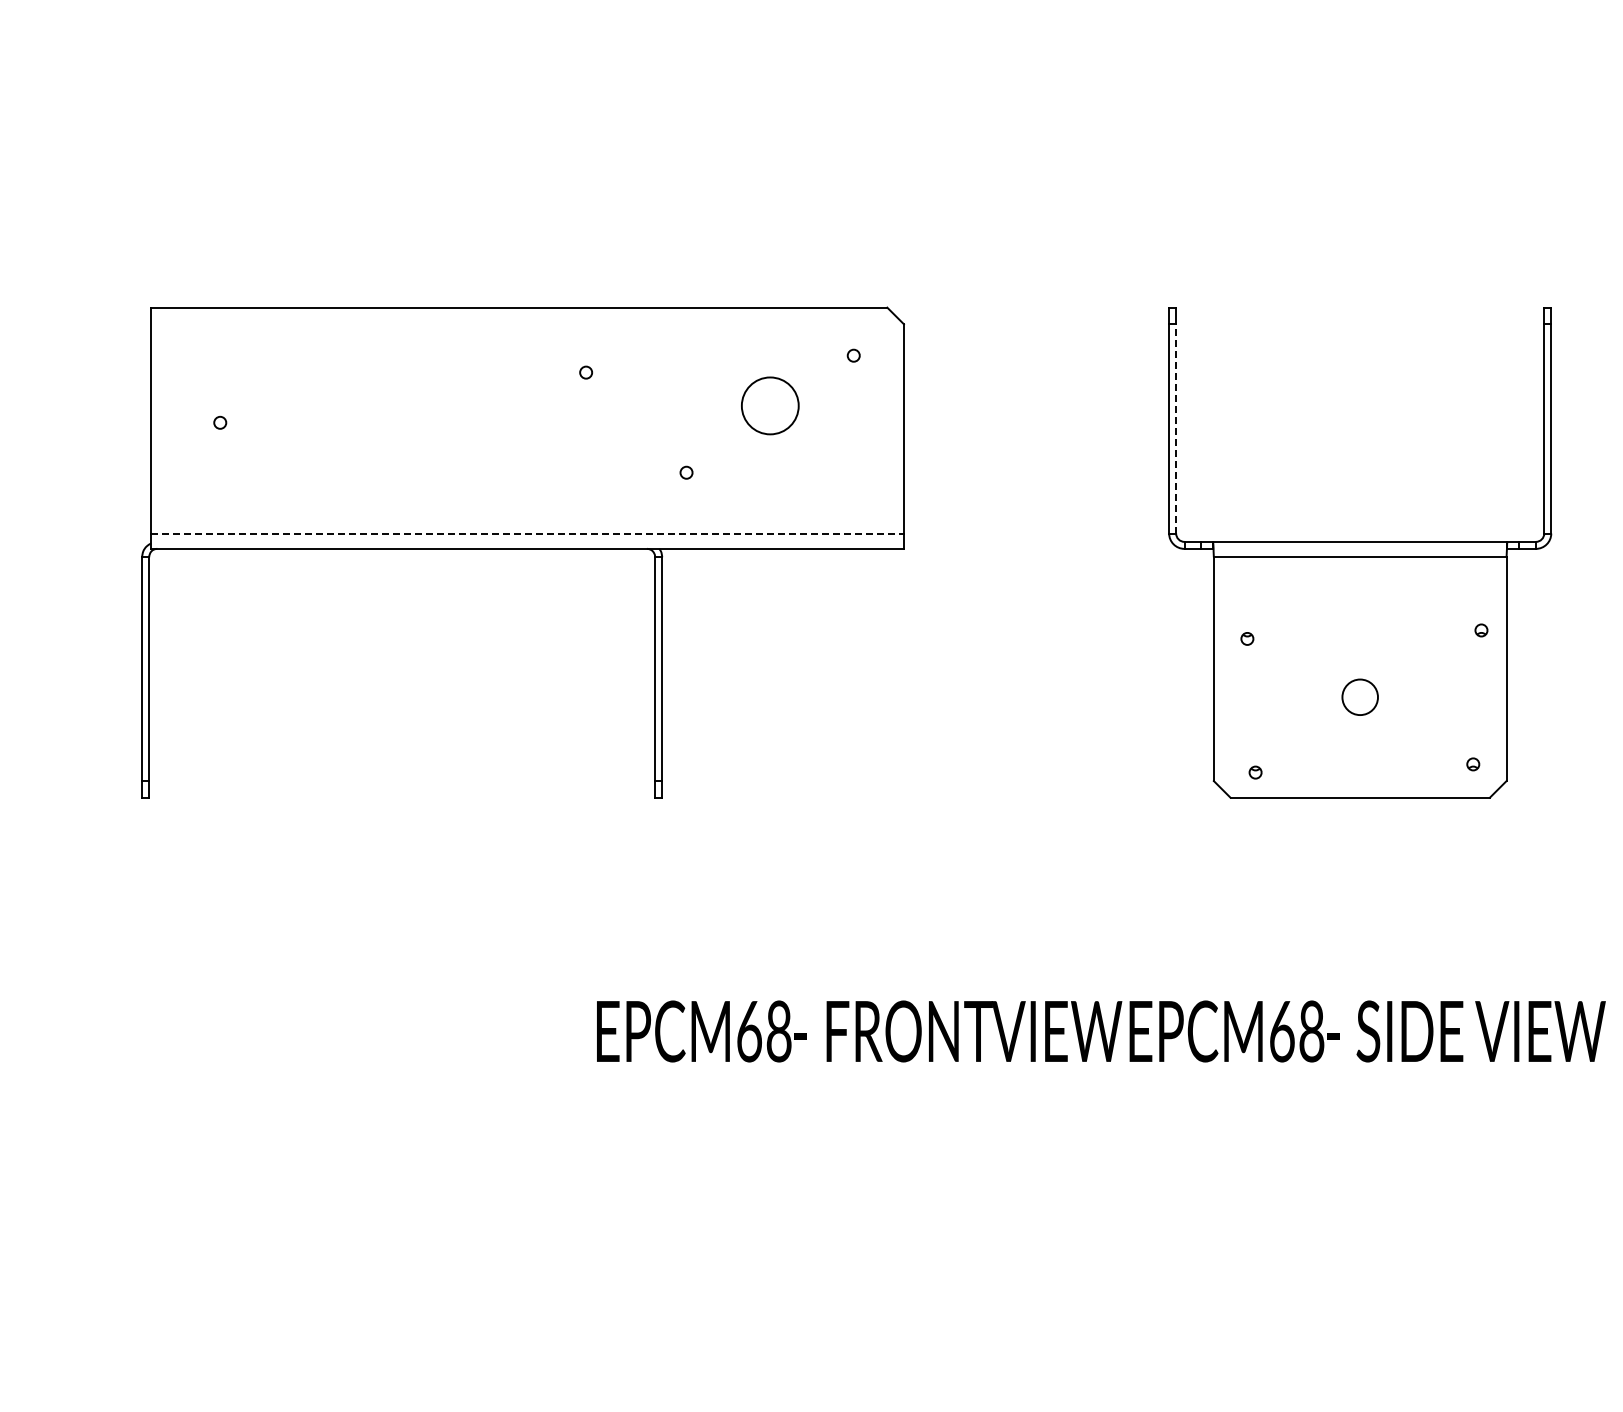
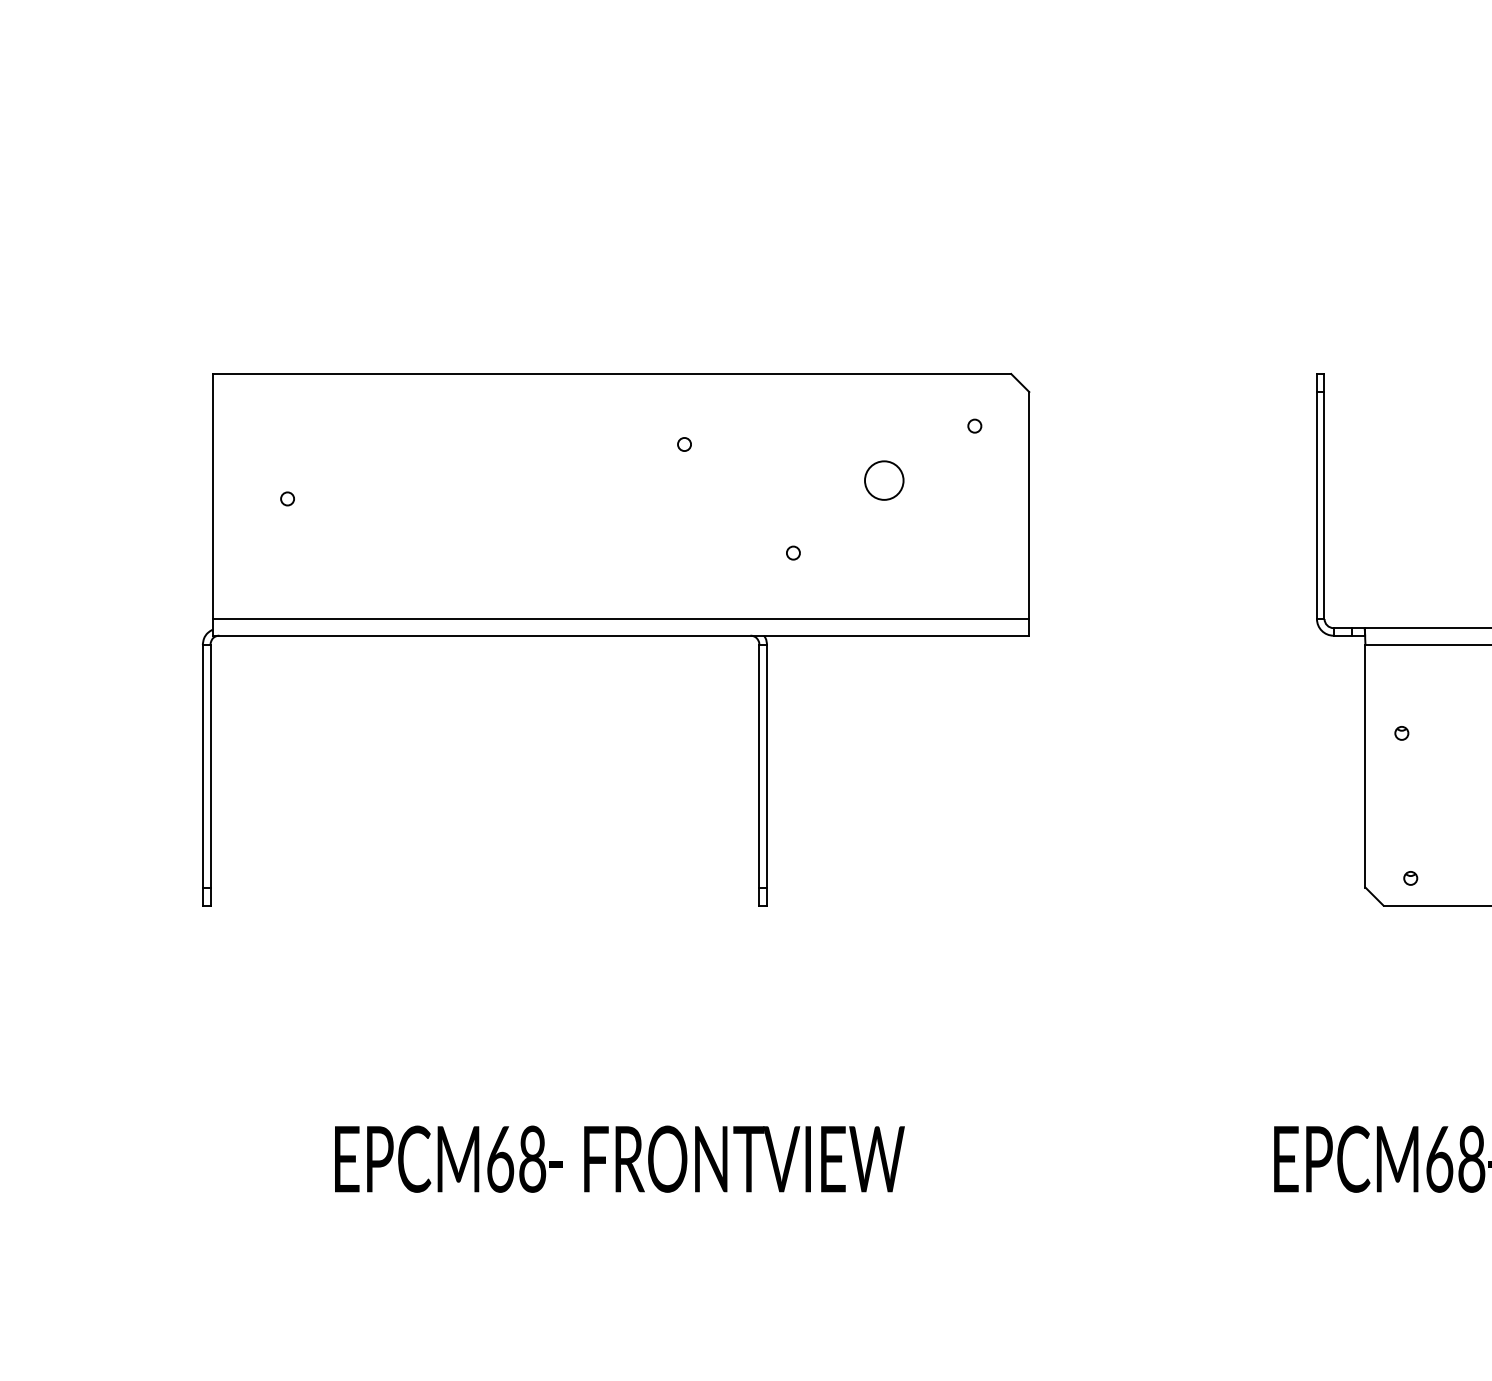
circle: (770, 405) -> (884, 480), size x0.62
line: (1176, 428) -> (1324, 505), dashed -> solid
line: (528, 533) -> (621, 619), dashed -> solid
text: (859, 1031) -> (619, 1159), moved

